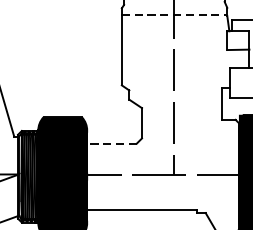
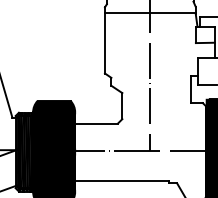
line: (174, 15) -> (150, 13), dashed -> solid
line: (111, 143) -> (96, 123), dashed -> solid

